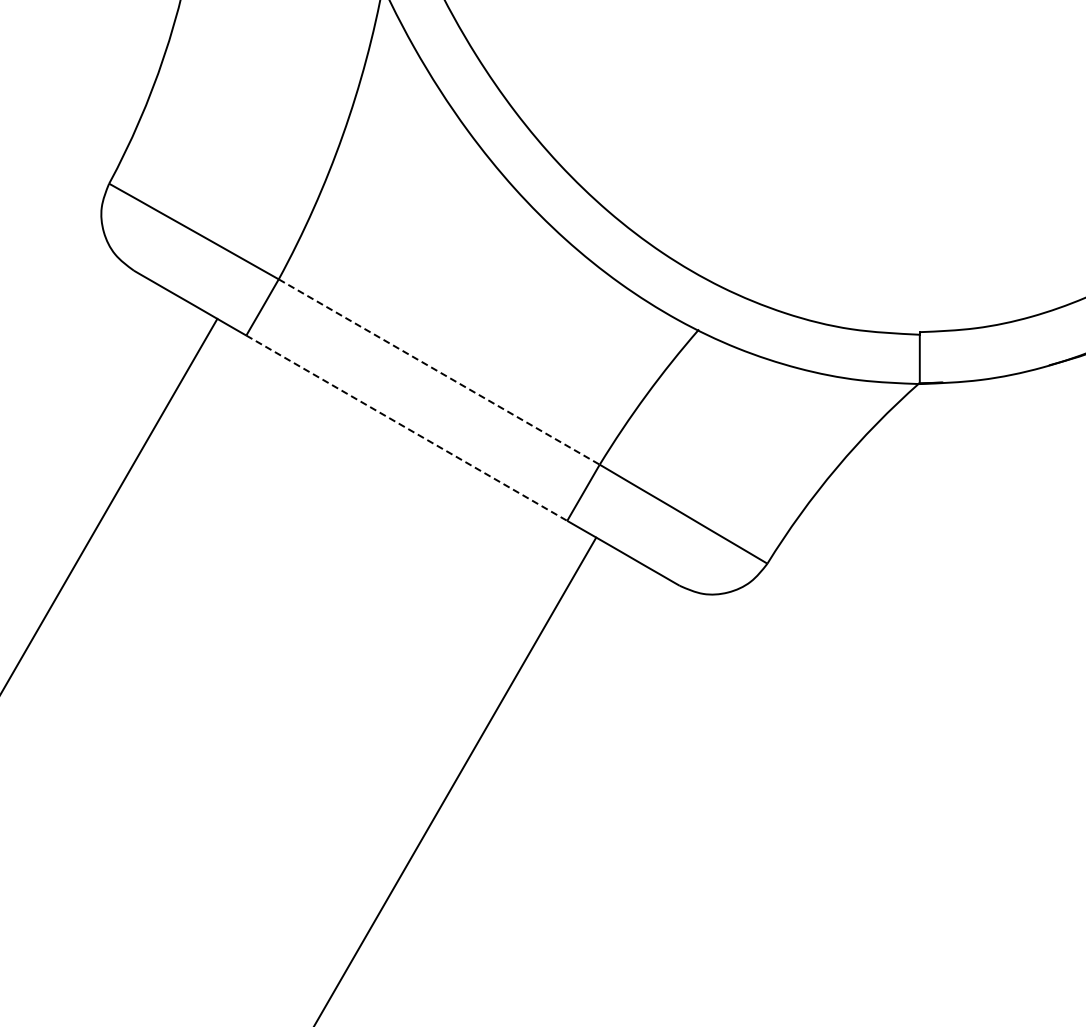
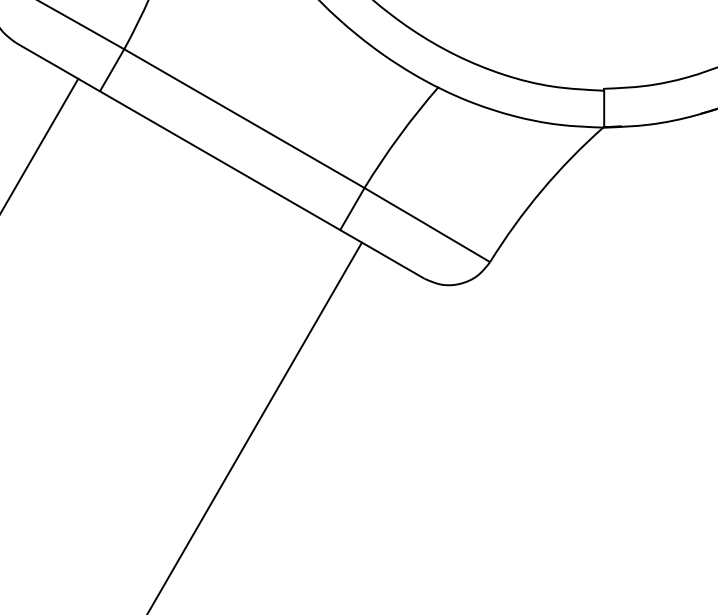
line: (439, 372) -> (244, 118), dashed -> solid
line: (407, 428) -> (220, 160), dashed -> solid

